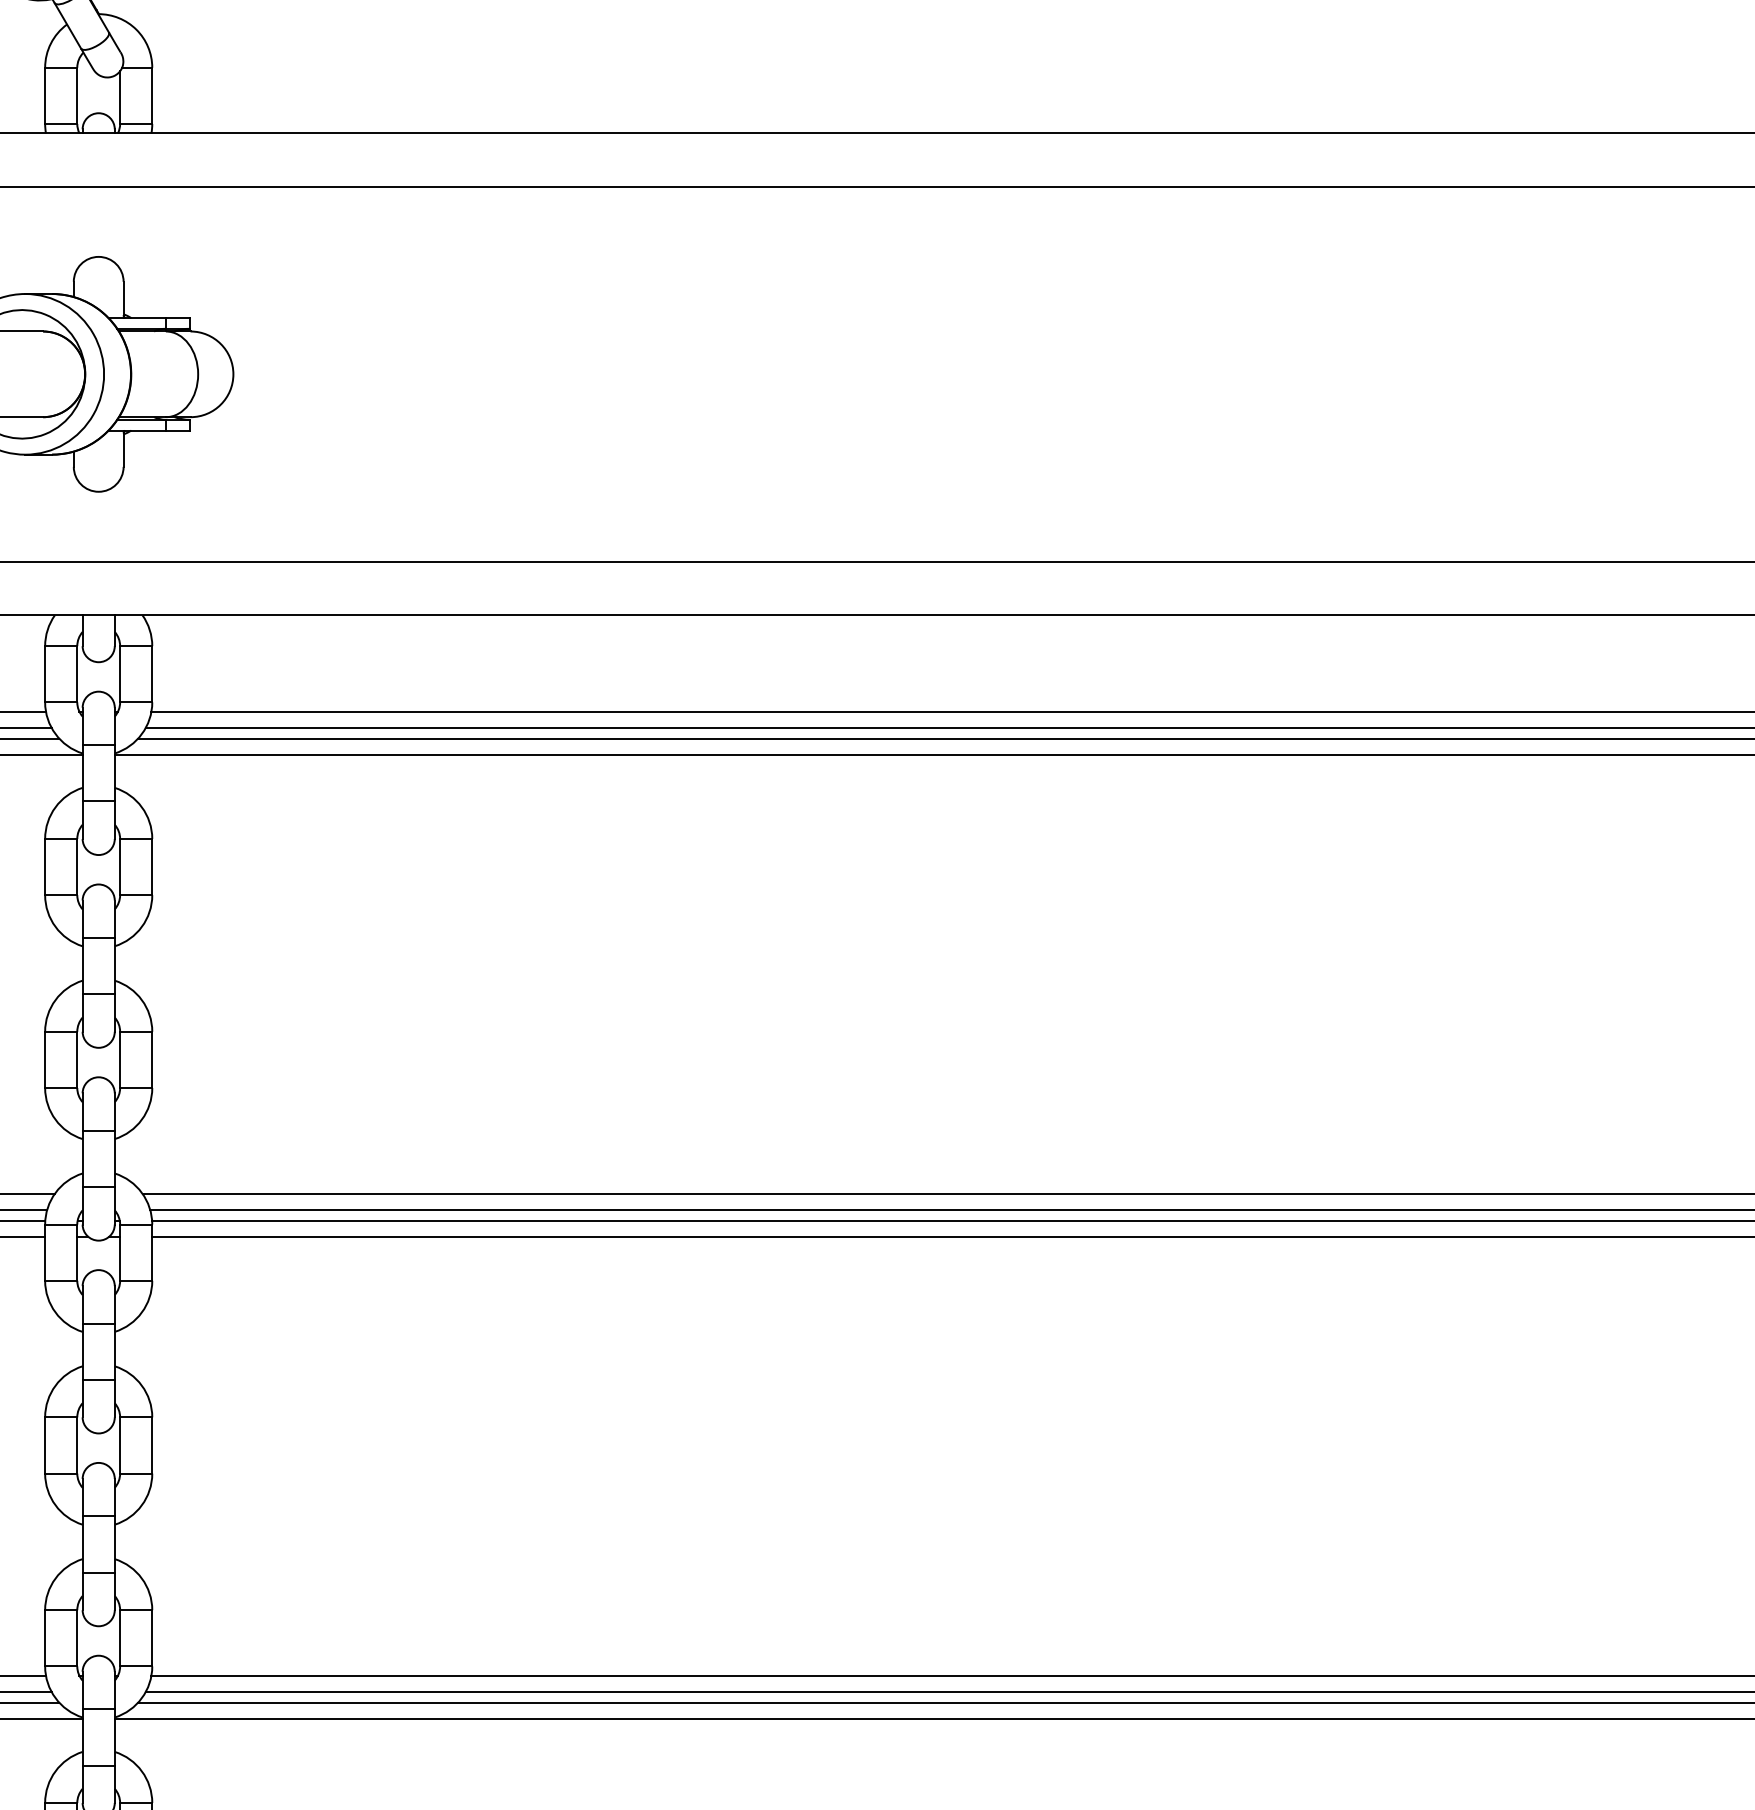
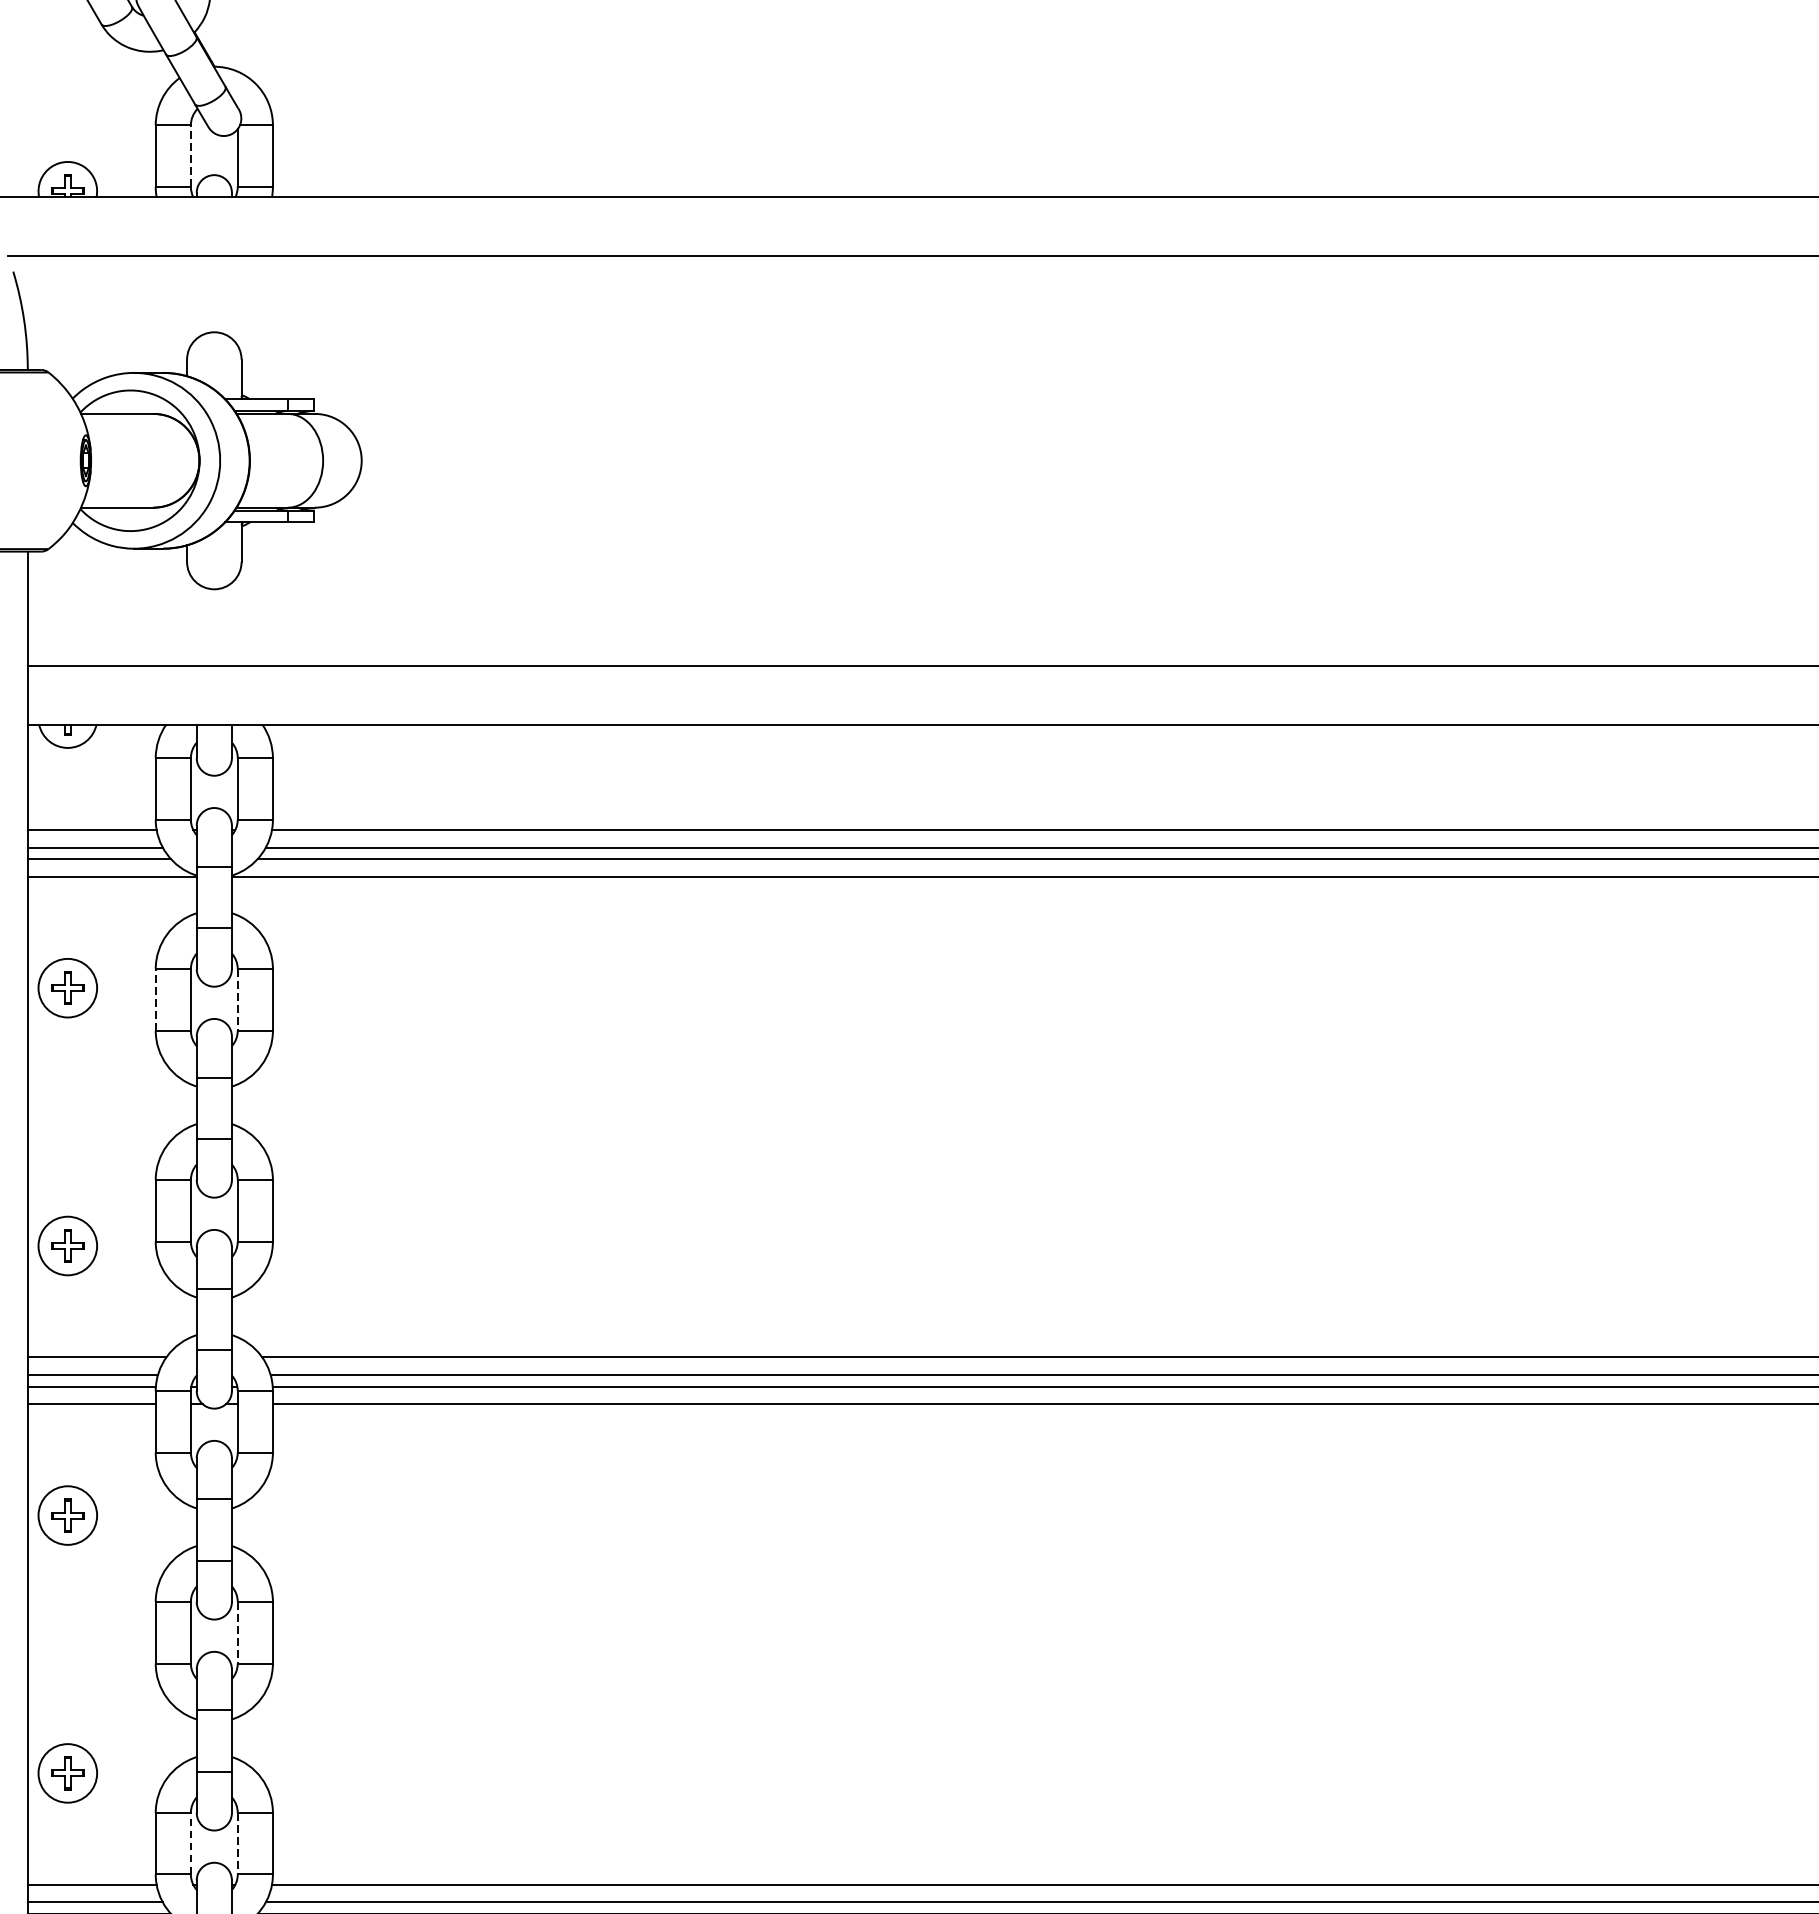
line: (77, 95) -> (191, 155), solid -> dashed
line: (45, 866) -> (156, 999), solid -> dashed
line: (120, 867) -> (238, 1000), solid -> dashed
line: (120, 1446) -> (238, 1633), solid -> dashed
line: (77, 1637) -> (191, 1842), solid -> dashed
line: (120, 1638) -> (238, 1843), solid -> dashed

